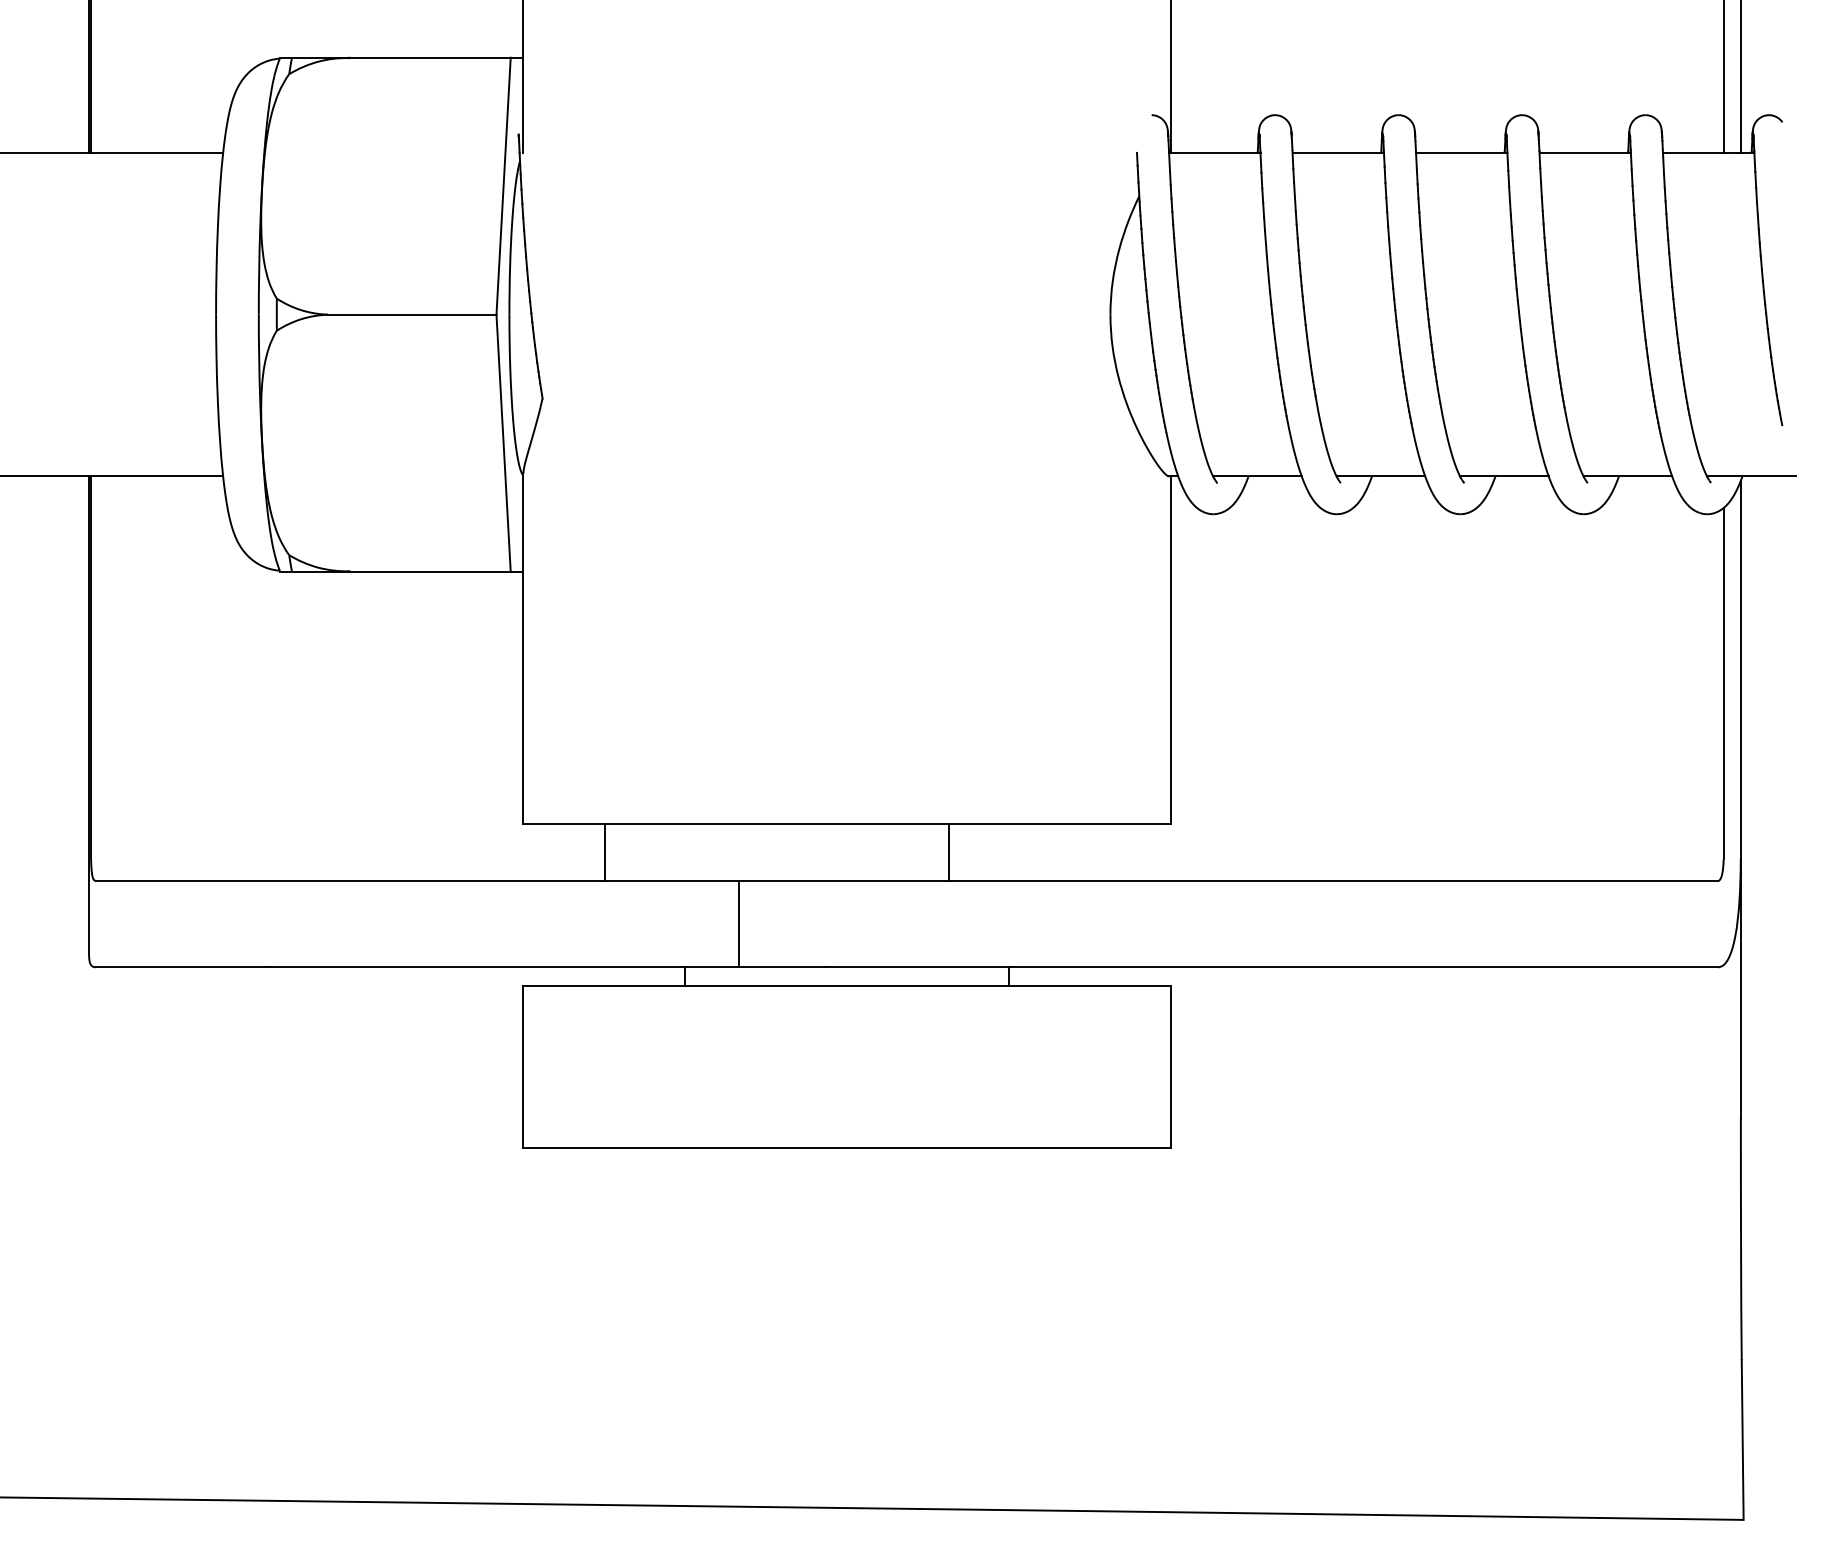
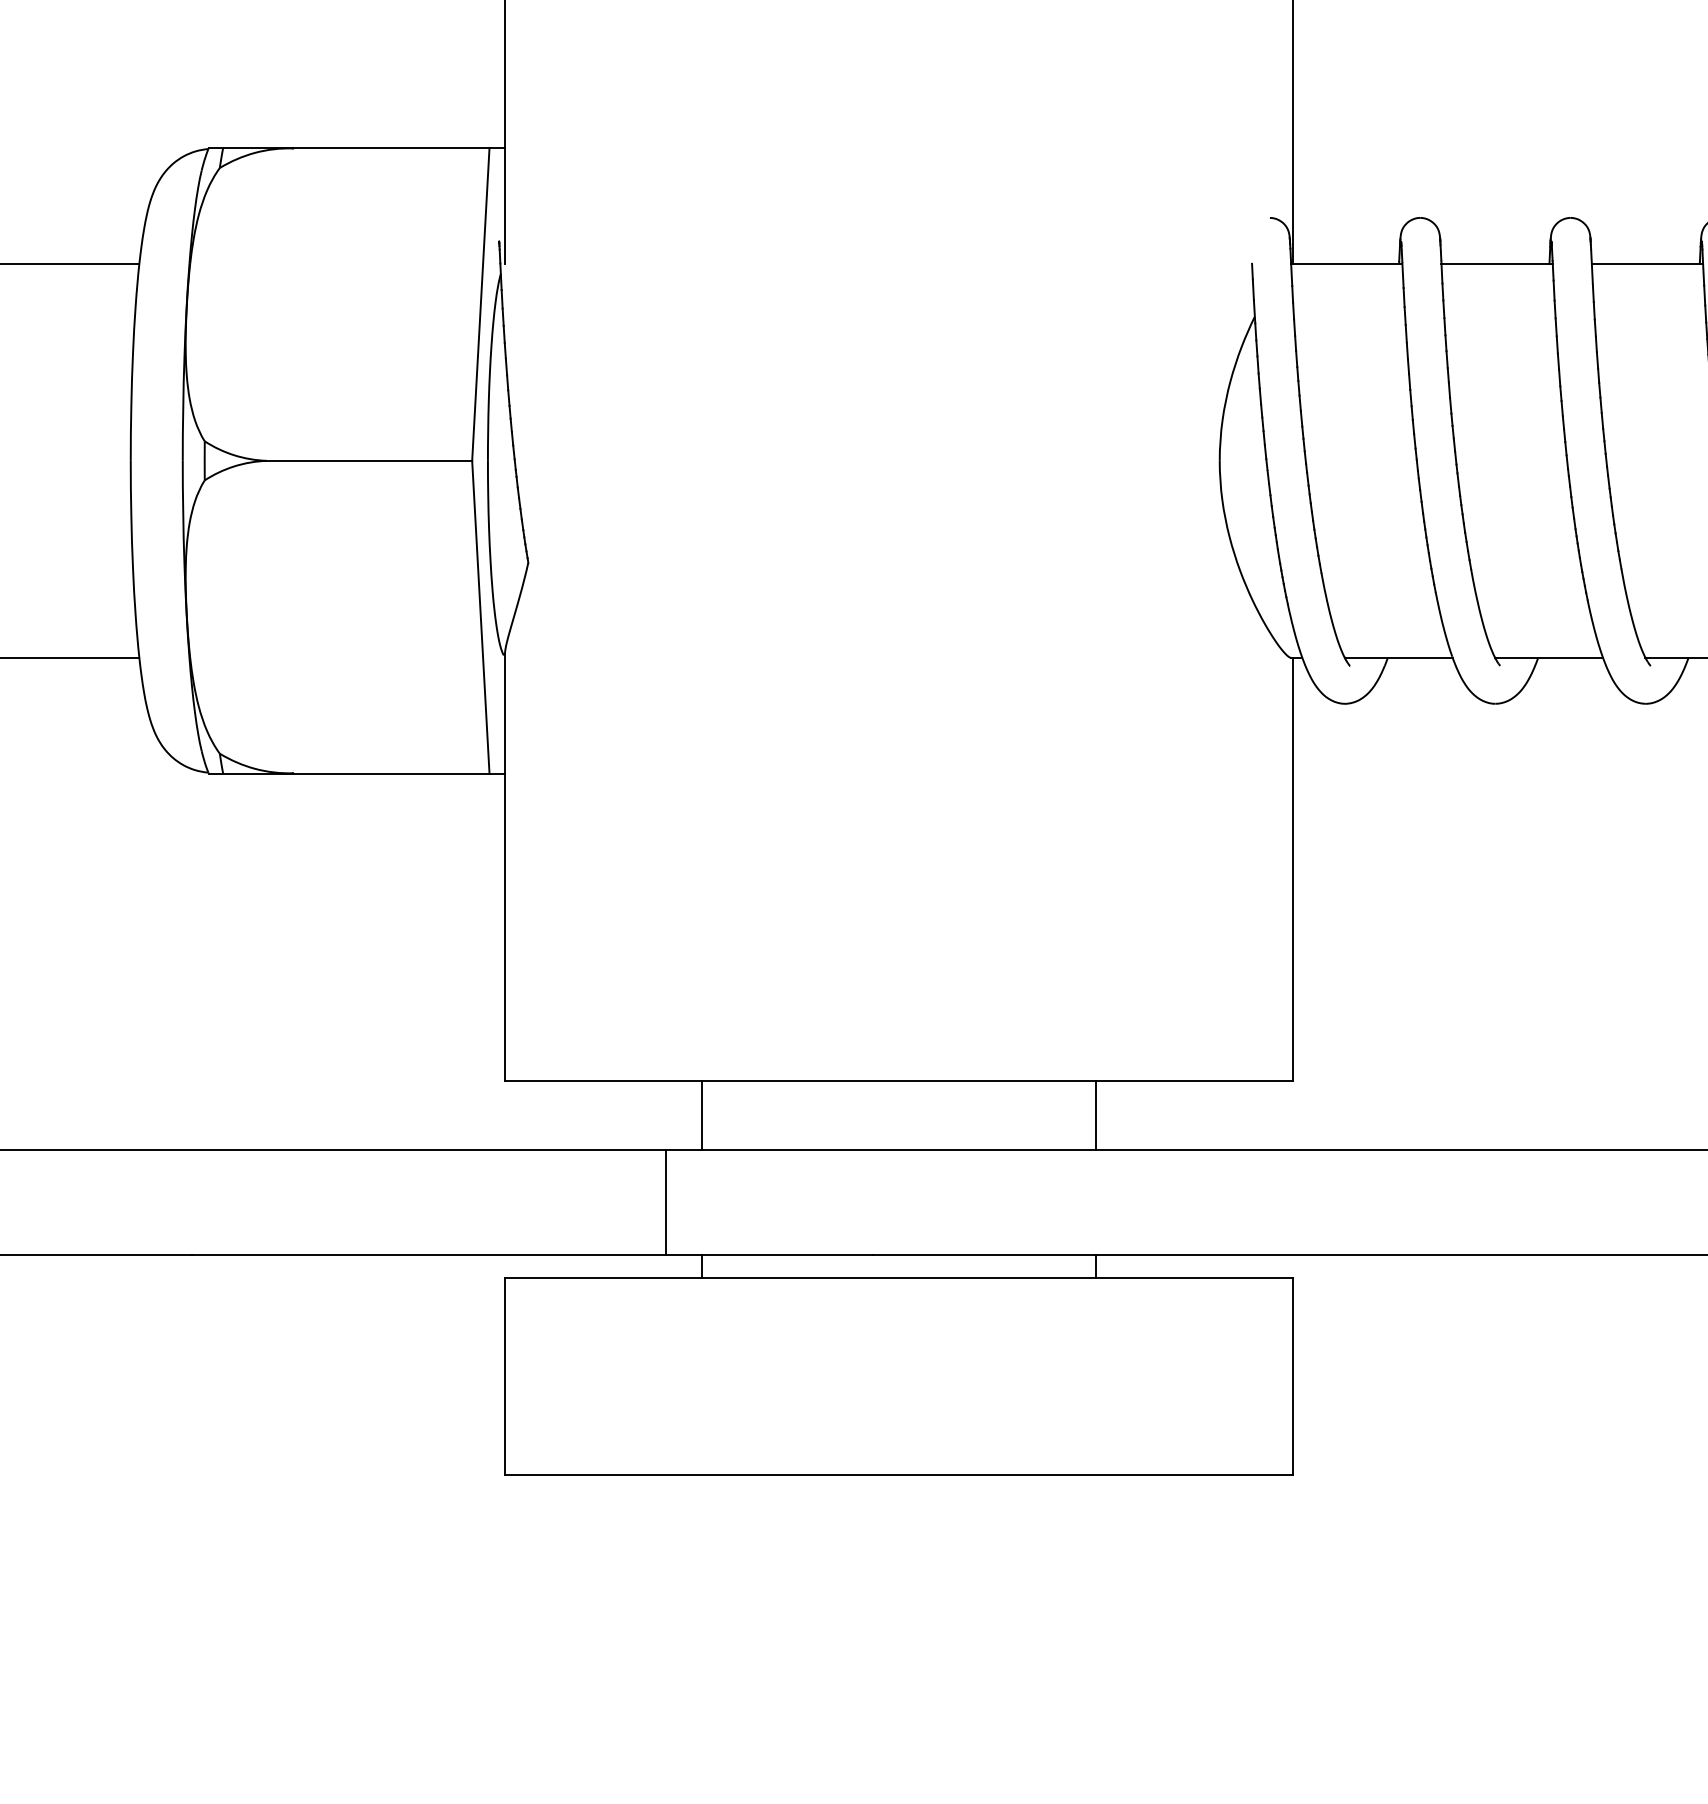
line: (605, 852) -> (702, 1115), moved
line: (948, 852) -> (1095, 1115), moved
line: (739, 923) -> (665, 1202), moved

